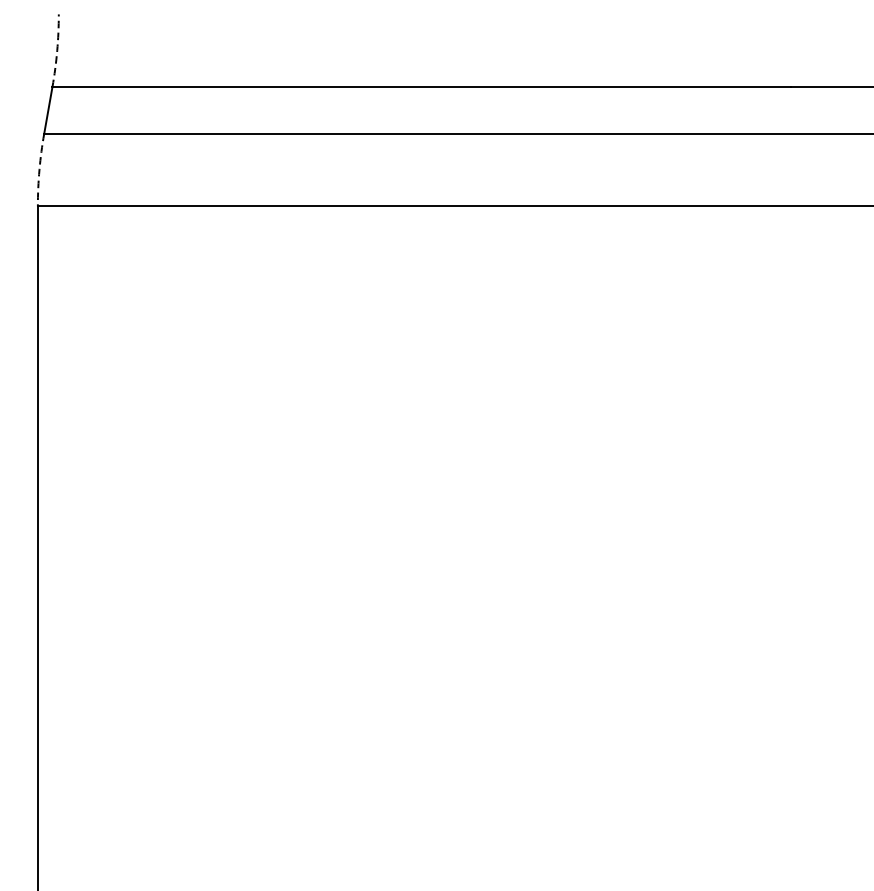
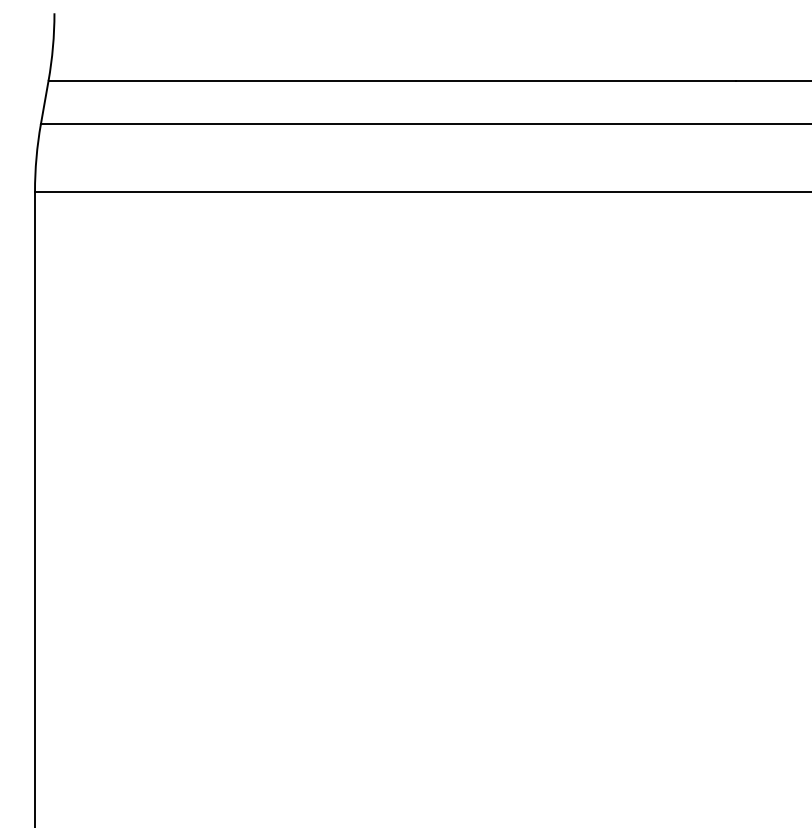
arc: (56, 51) -> (52, 47), dashed -> solid
arc: (39, 169) -> (36, 157), dashed -> solid

